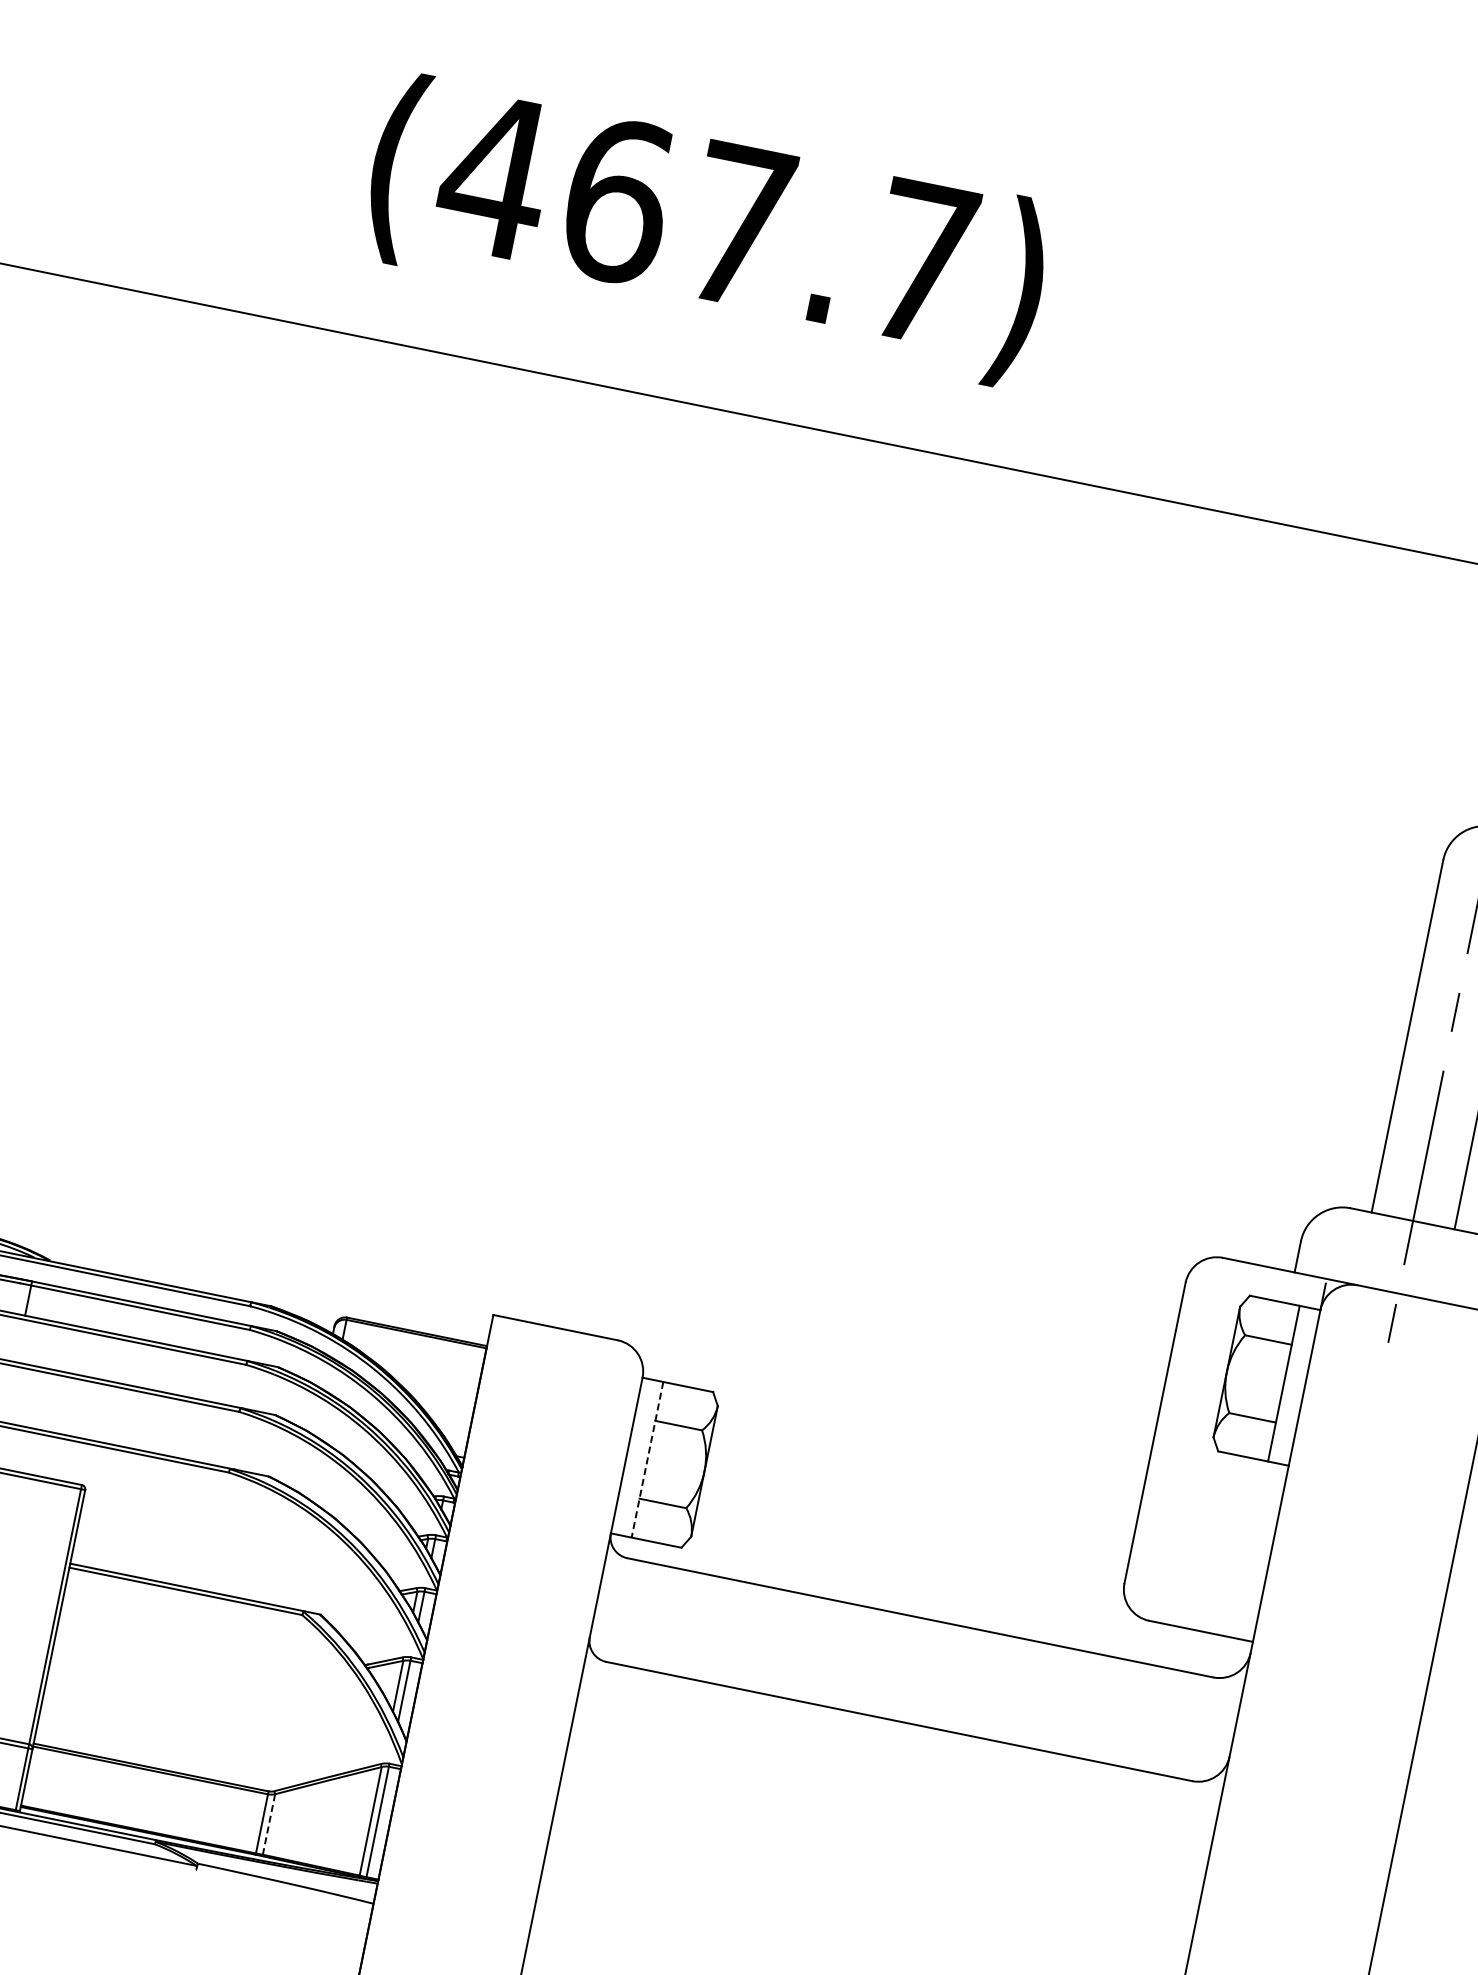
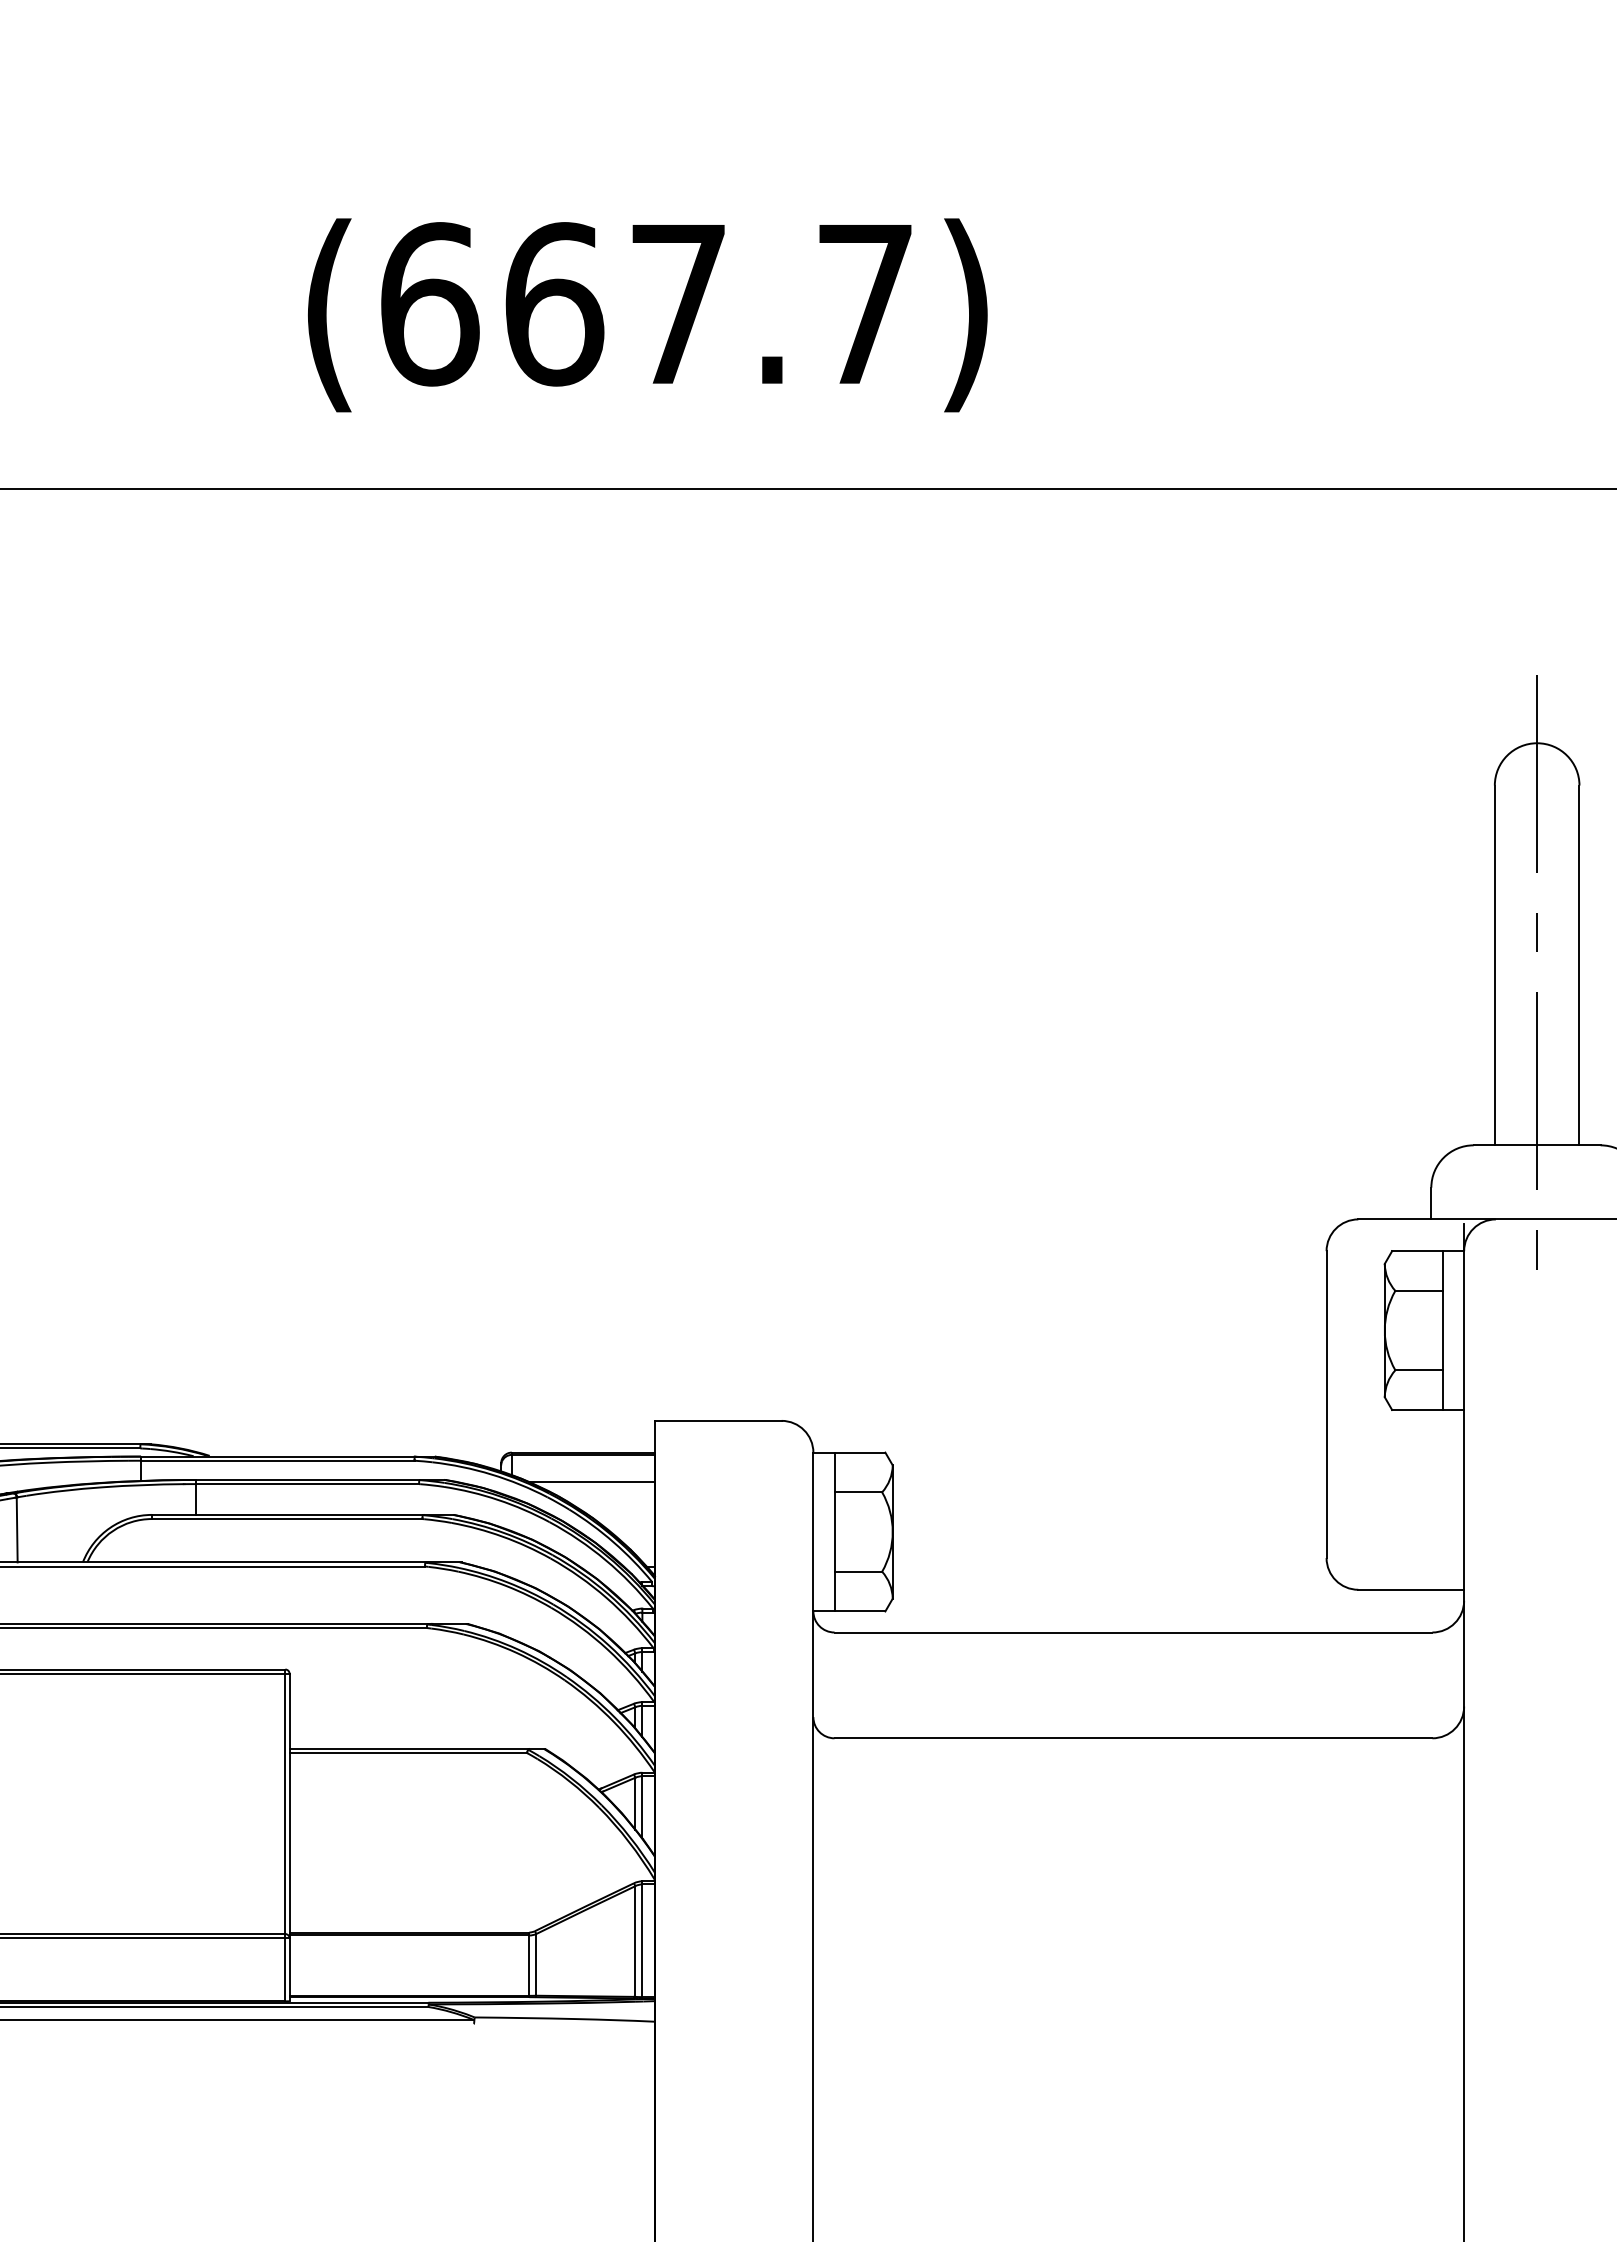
text: (495, 176) -> (429, 304), (467.7) -> (667.7)
line: (419, 1362) -> (591, 1482), added
line: (647, 1460) -> (834, 1532), dashed -> solid
line: (269, 1824) -> (536, 1964), dashed -> solid

